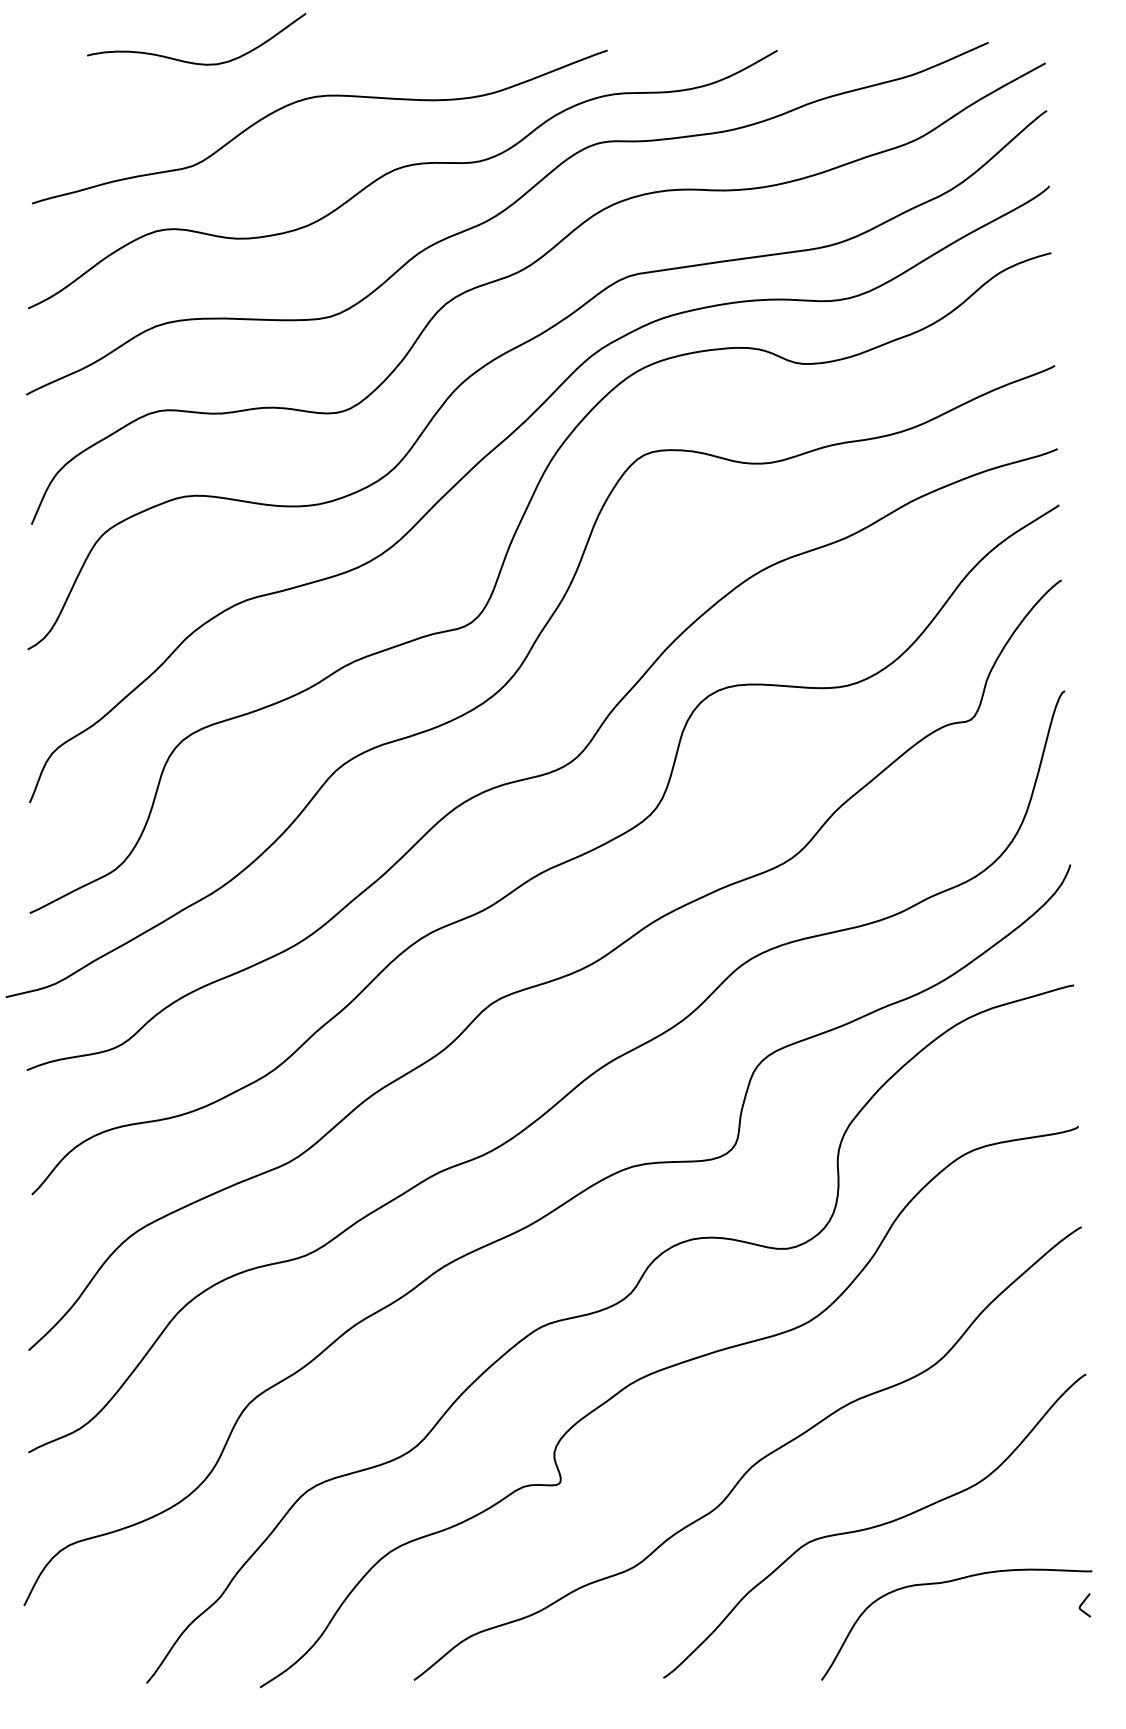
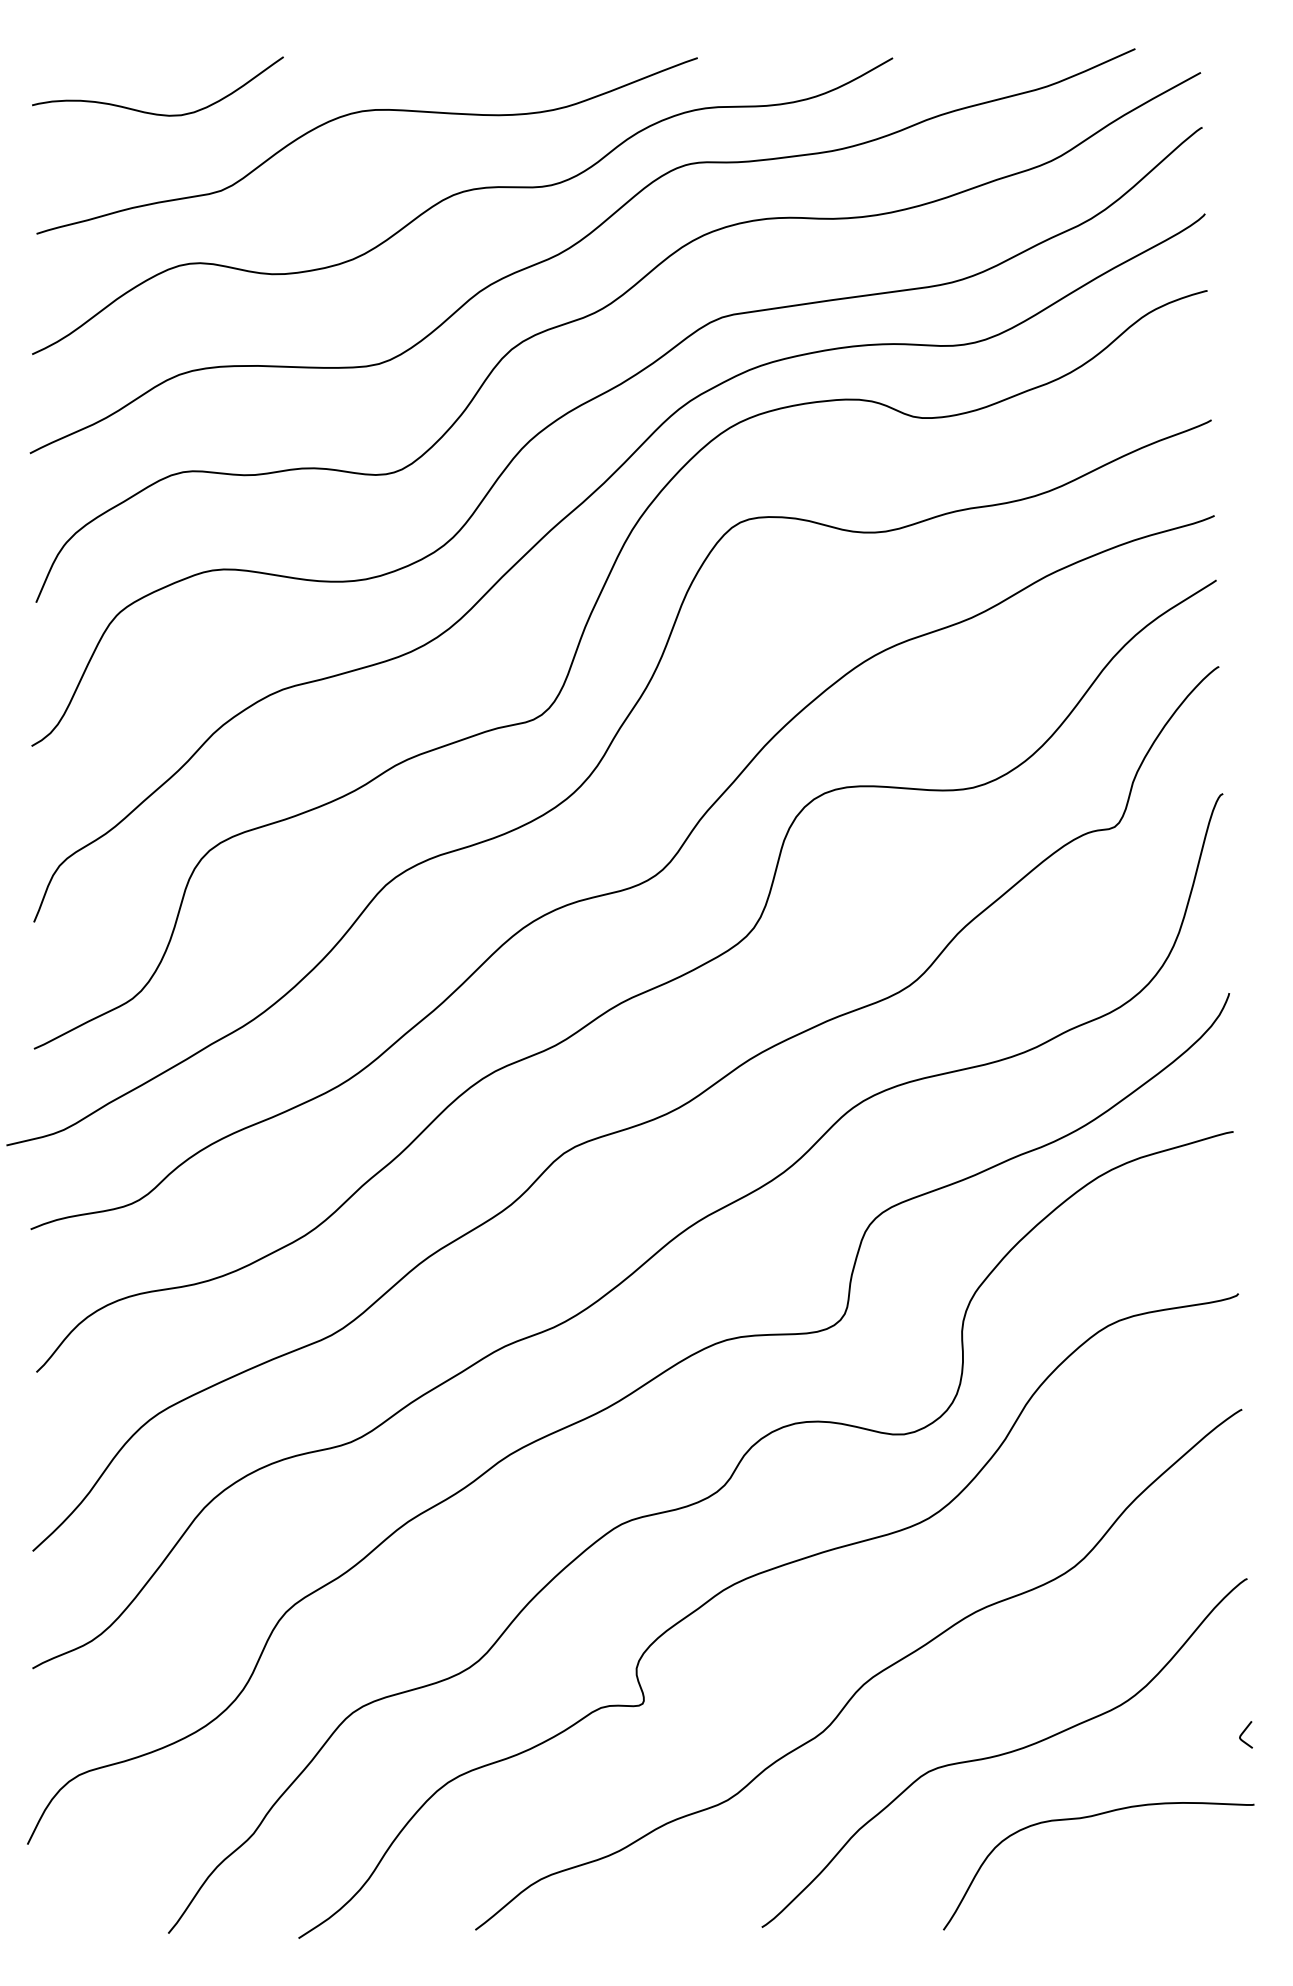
curve: (190, 61) -> (150, 112), moved
curve: (1083, 1603) -> (1244, 1732), moved

